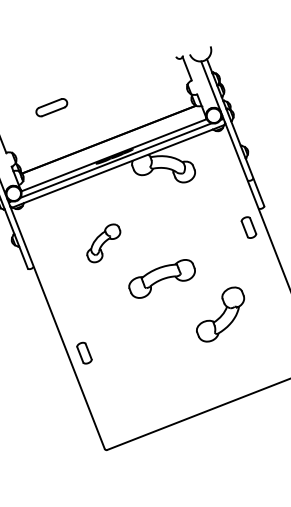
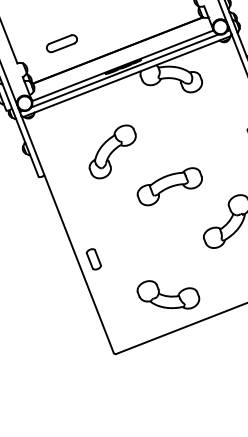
part: (51, 107) -> (61, 43), moved
part: (103, 243) -> (112, 152), size x1.43
part: (160, 389) -> (168, 294), added

